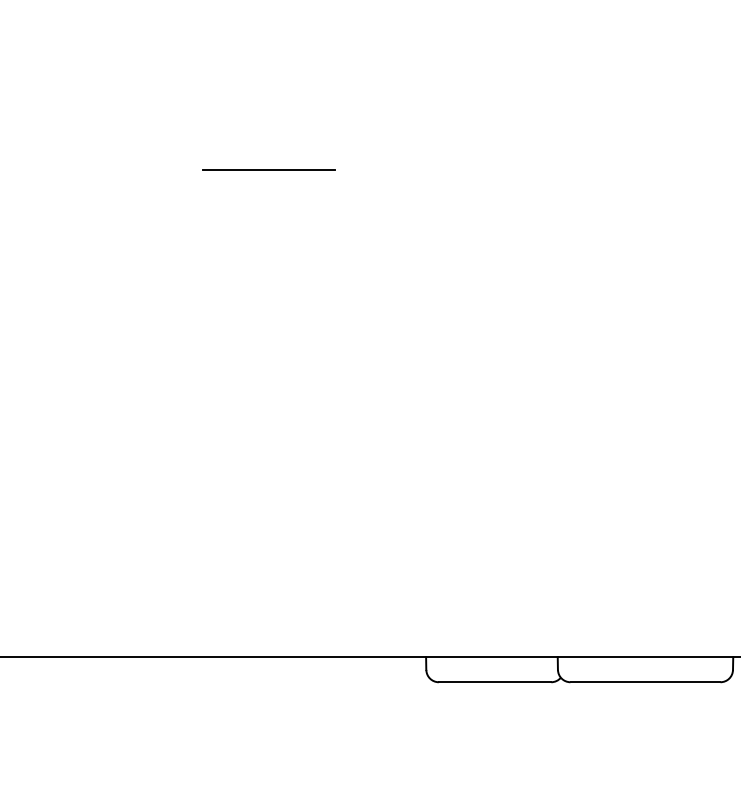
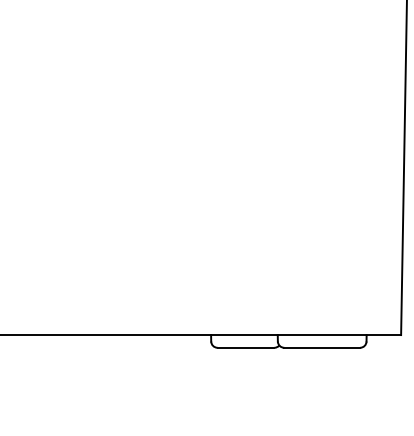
line: (268, 170) -> (131, 88), removed

